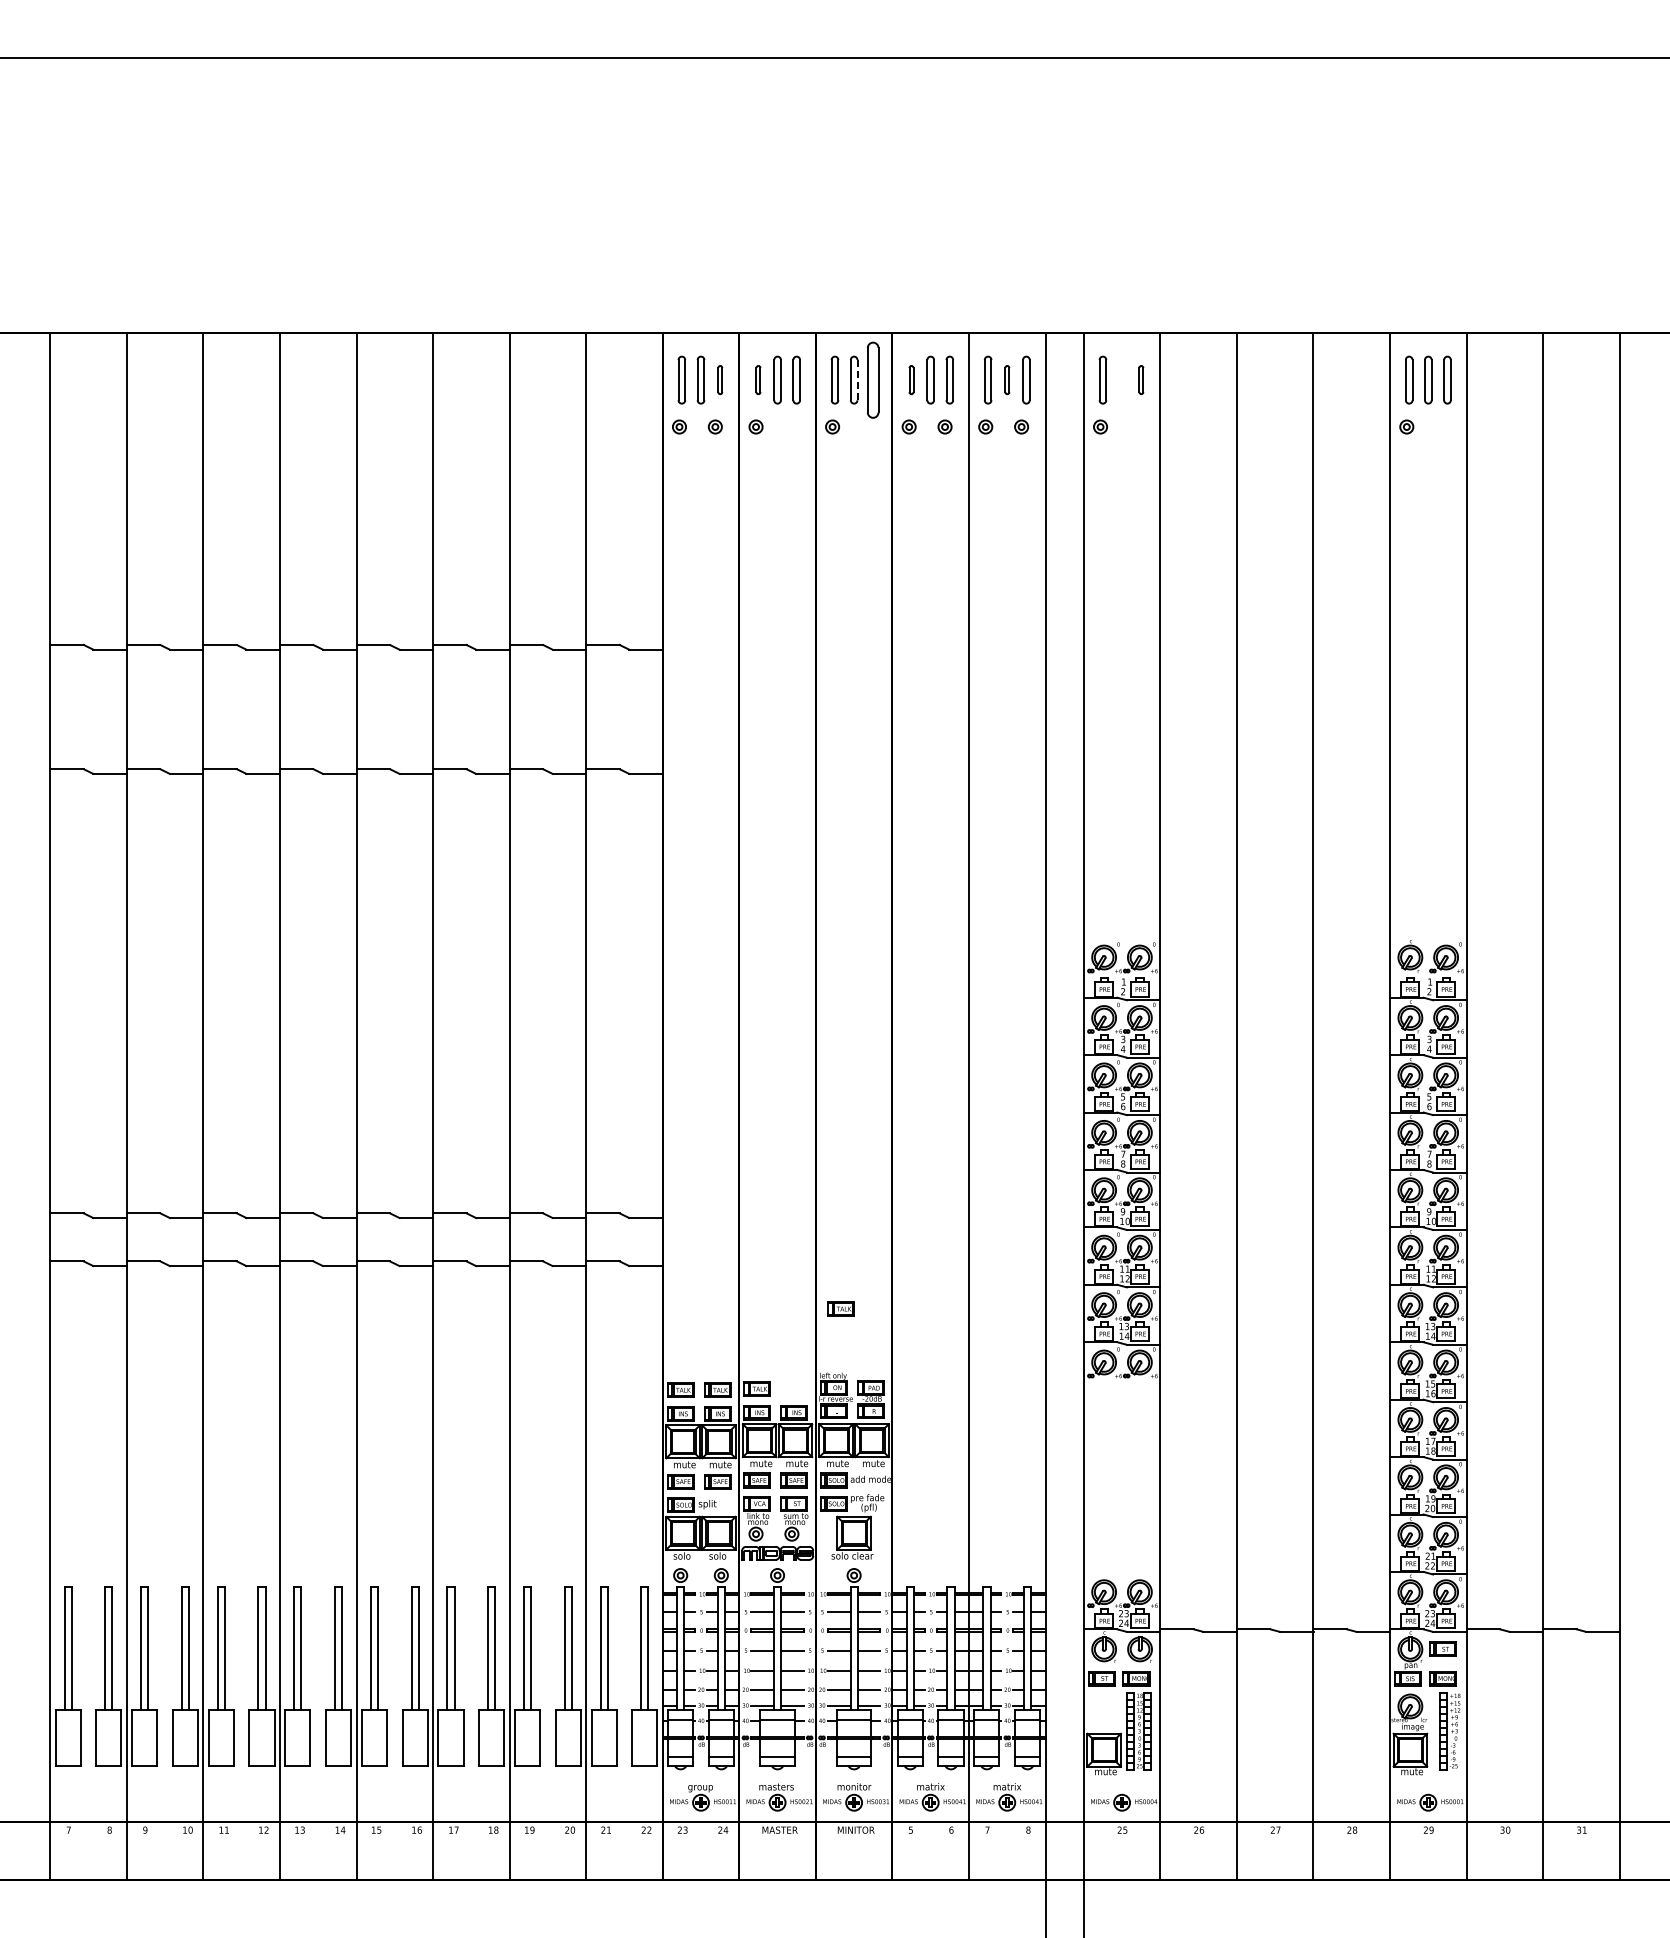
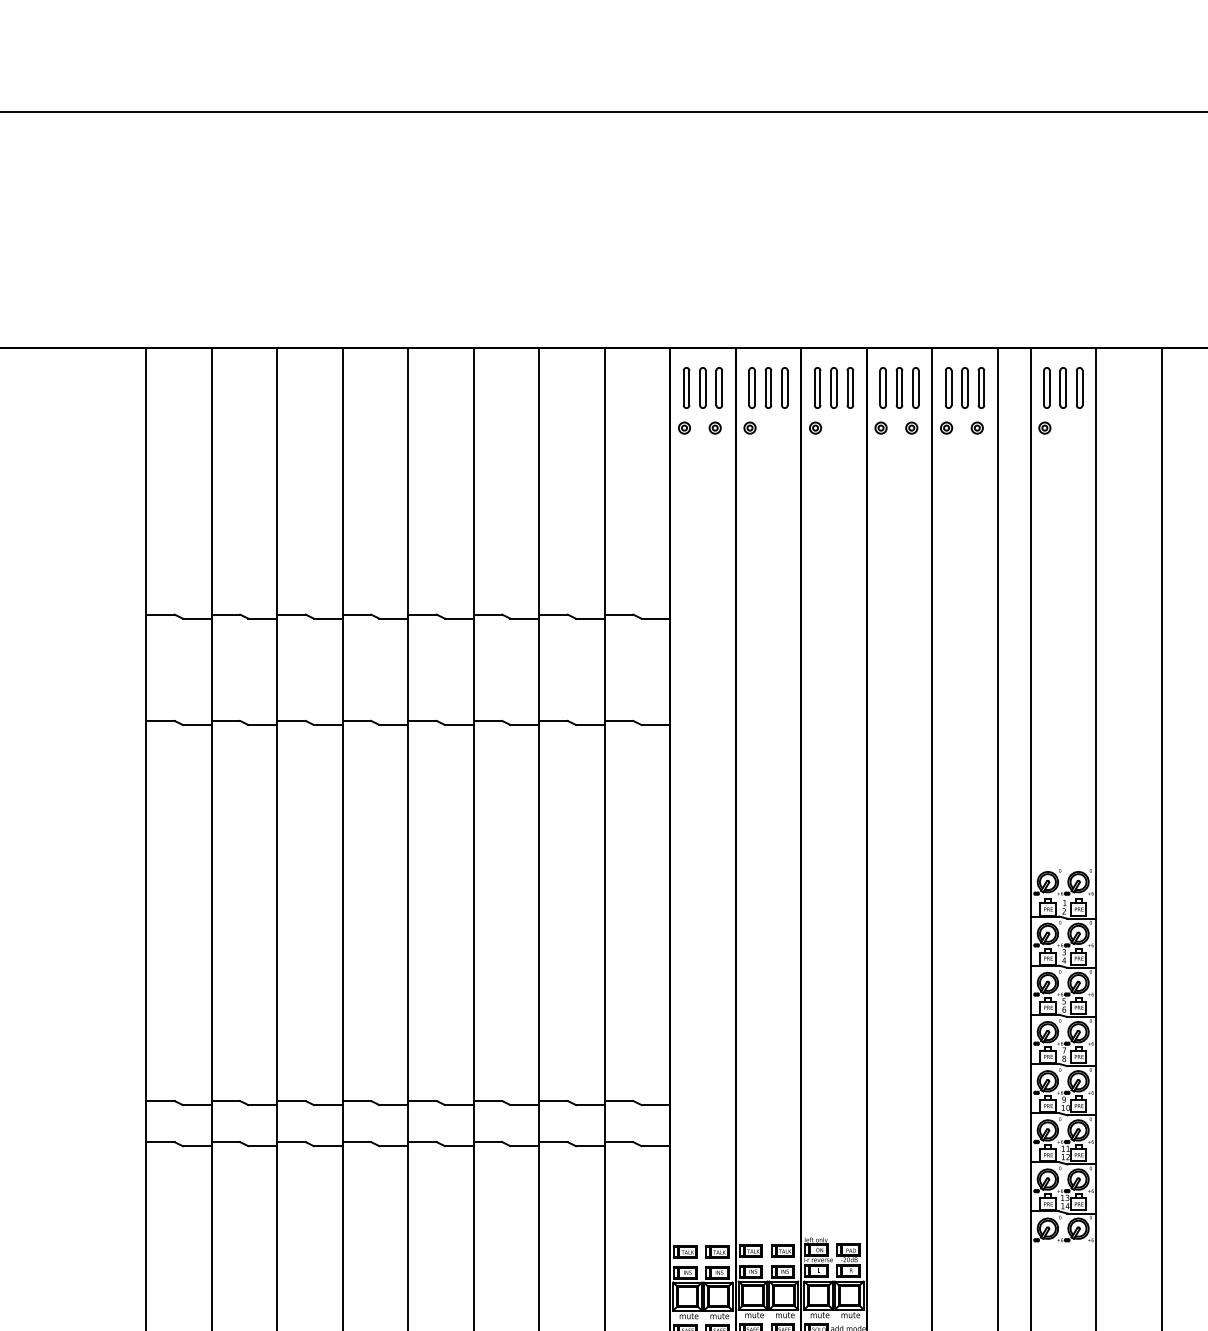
part: (720, 379) -> (719, 387), size x1.67
part: (758, 379) -> (752, 387), size x1.67
line: (857, 379) -> (836, 387), dashed -> solid
part: (873, 379) -> (850, 387), size x0.62
part: (911, 379) -> (883, 387), size x1.67
part: (1007, 379) -> (965, 387), size x1.67
part: (1121, 379) -> (1062, 387), added
part: (1141, 379) -> (1079, 387), size x1.67
part: (840, 1308) -> (782, 1250), moved

